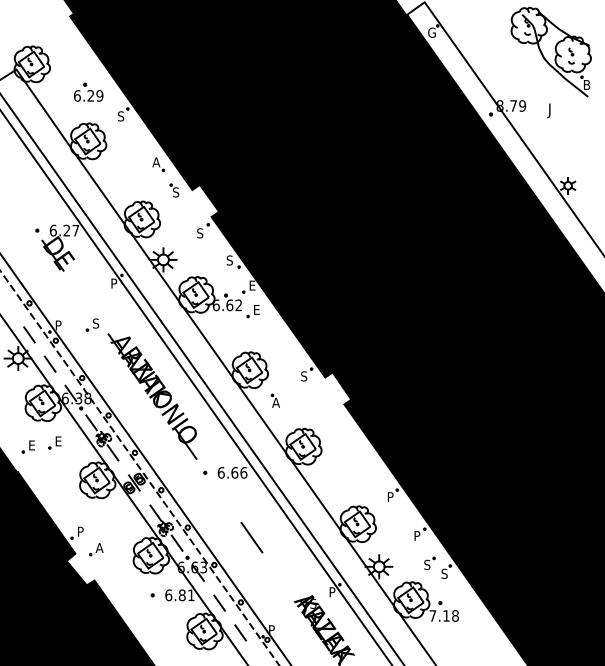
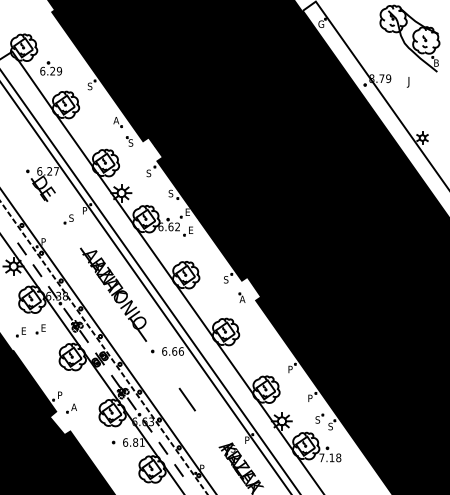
part: (88, 91) -> (51, 67), moved
part: (92, 324) -> (68, 218), moved
part: (274, 400) -> (241, 297), moved

